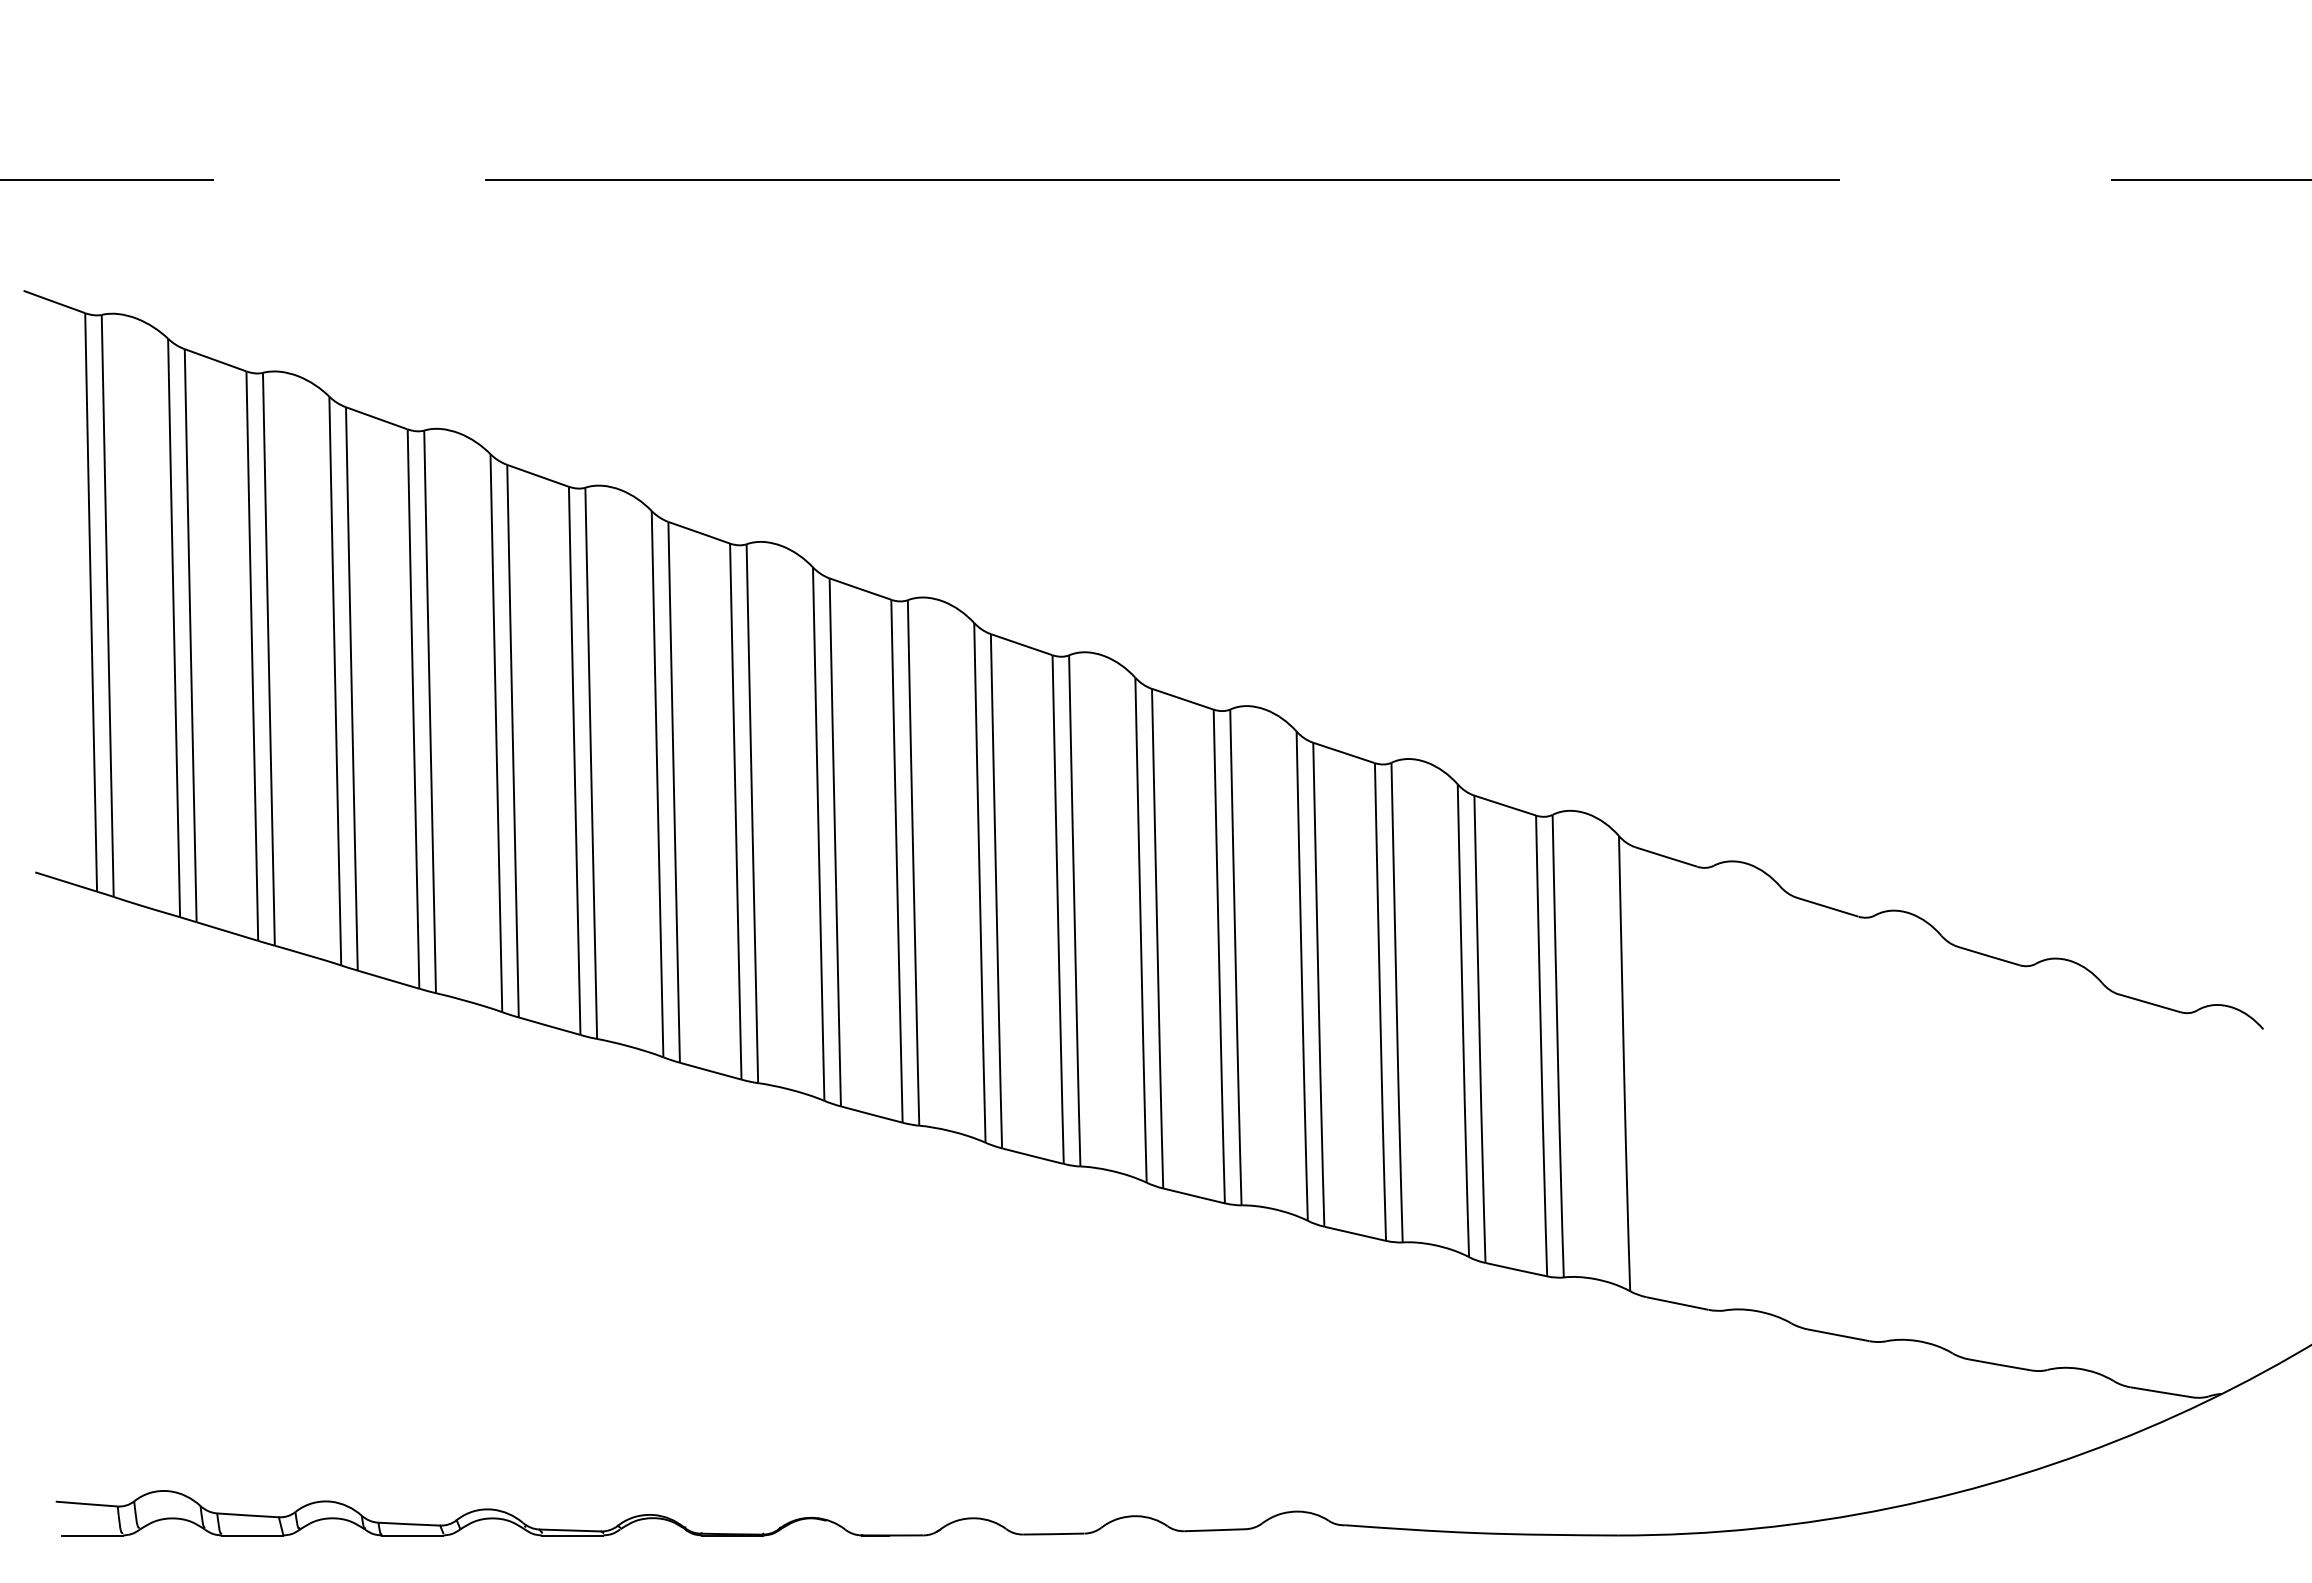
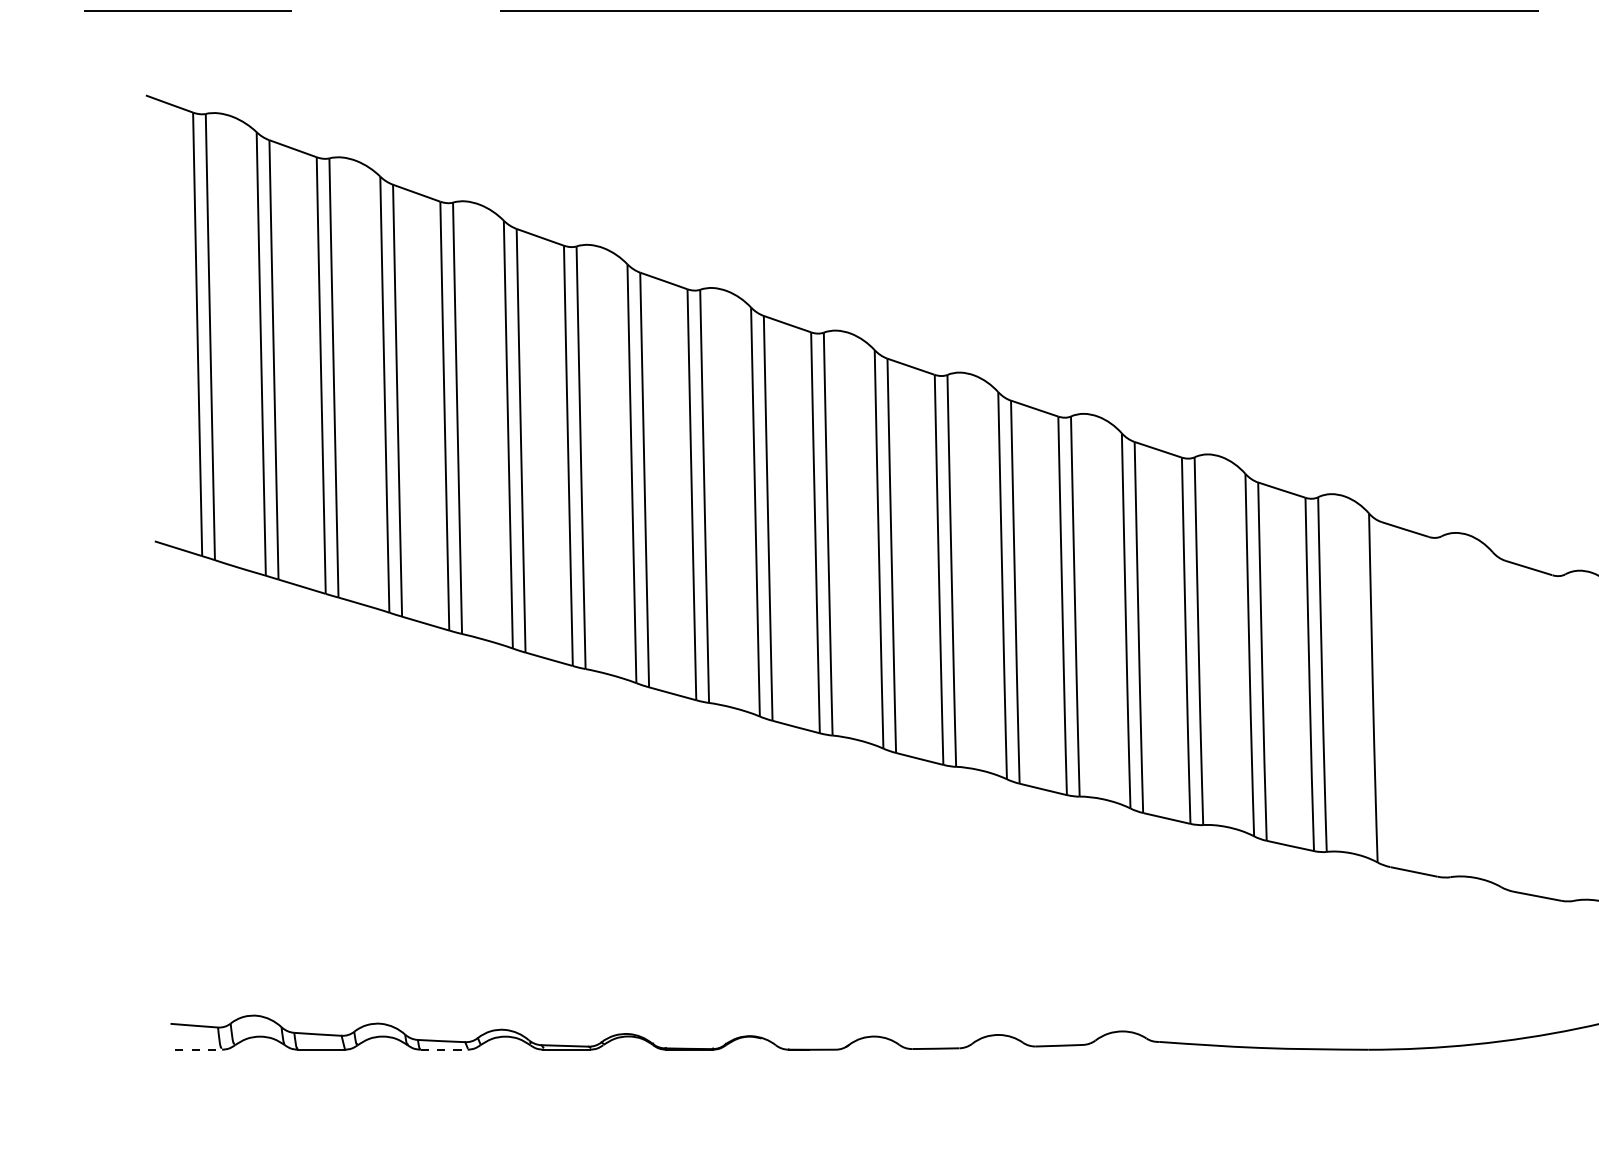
line: (92, 1535) -> (198, 1049), solid -> dashed
line: (412, 1535) -> (444, 1049), solid -> dashed

